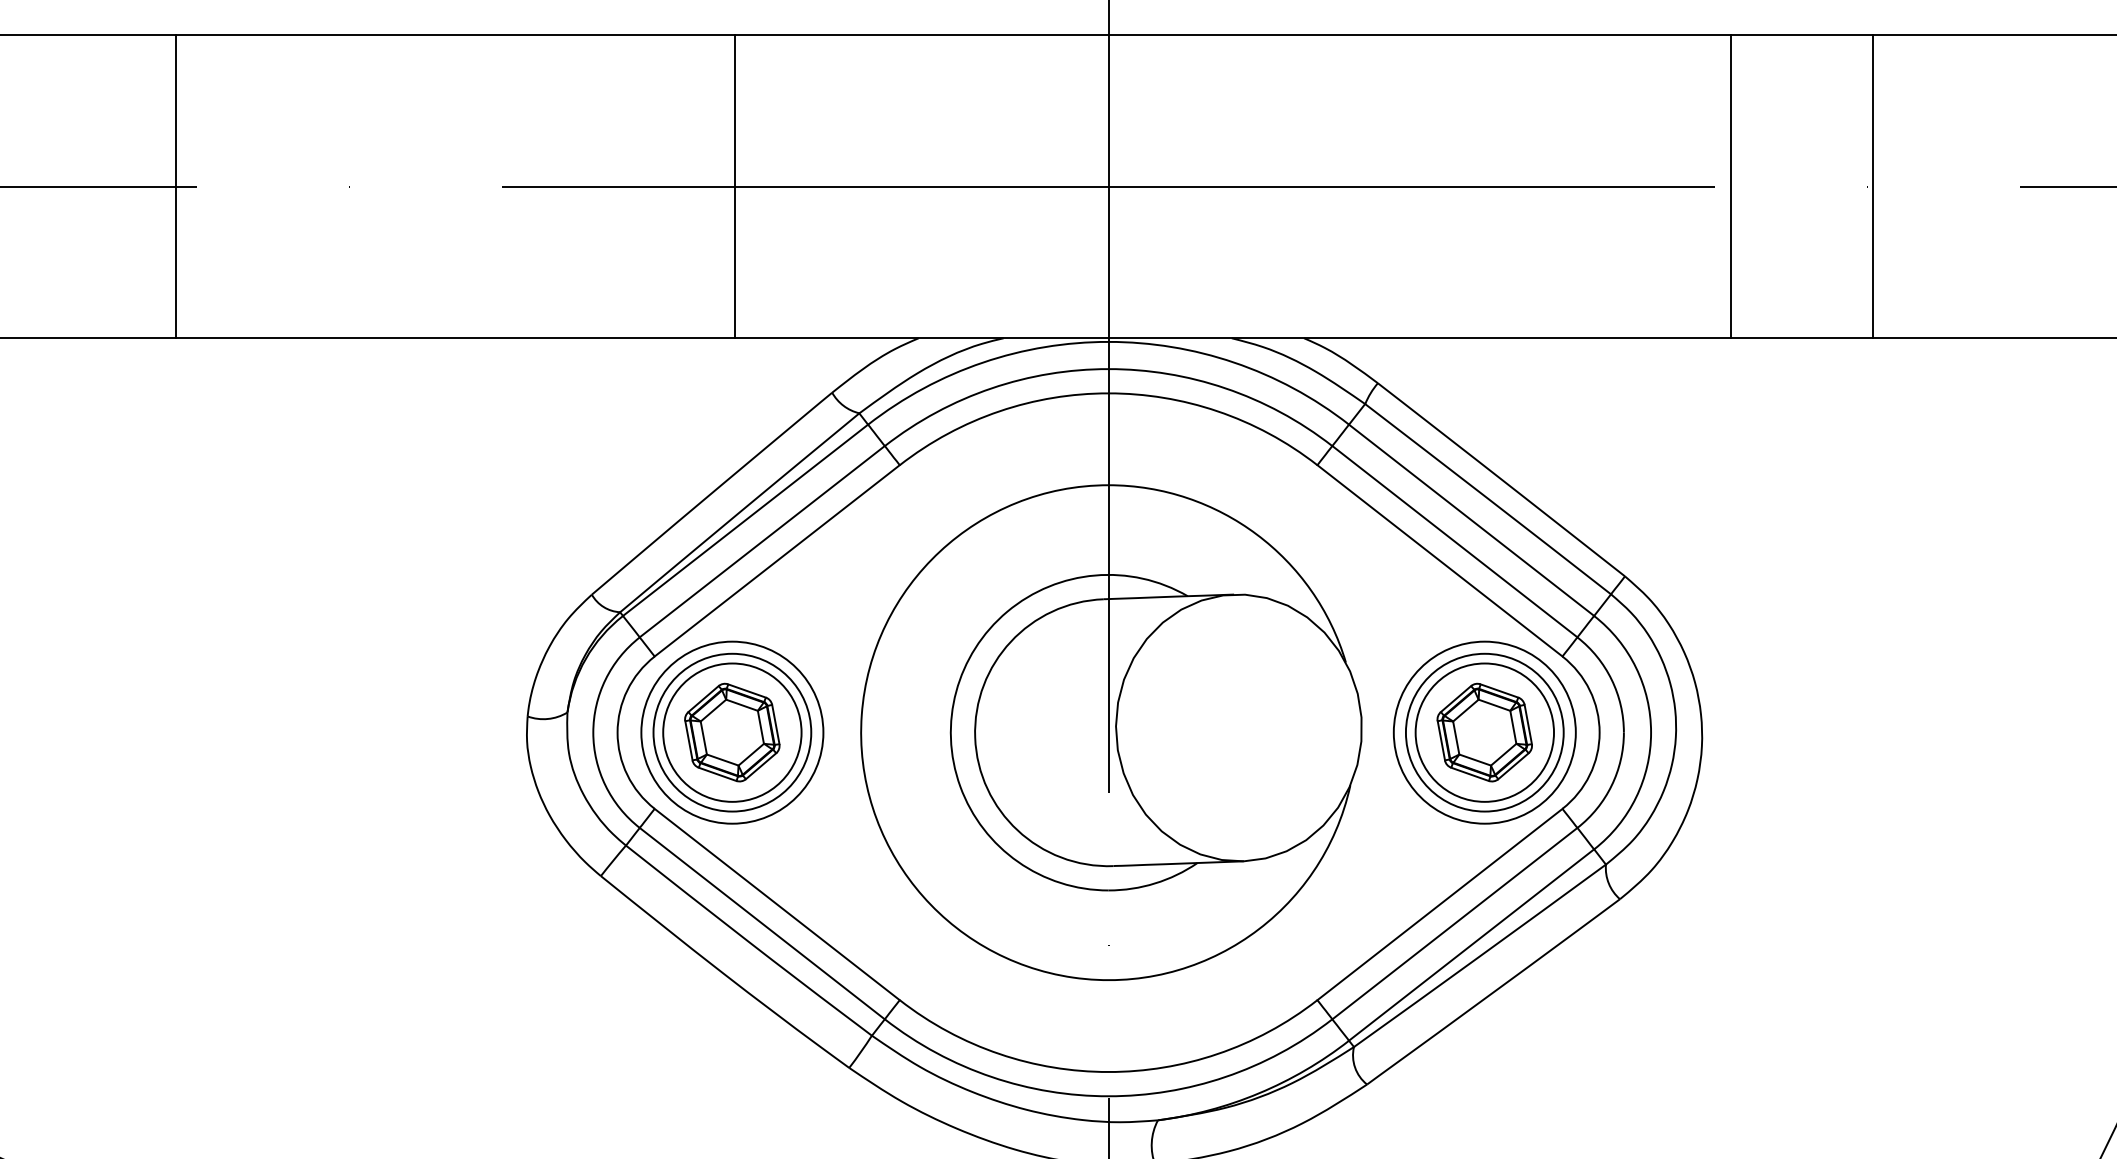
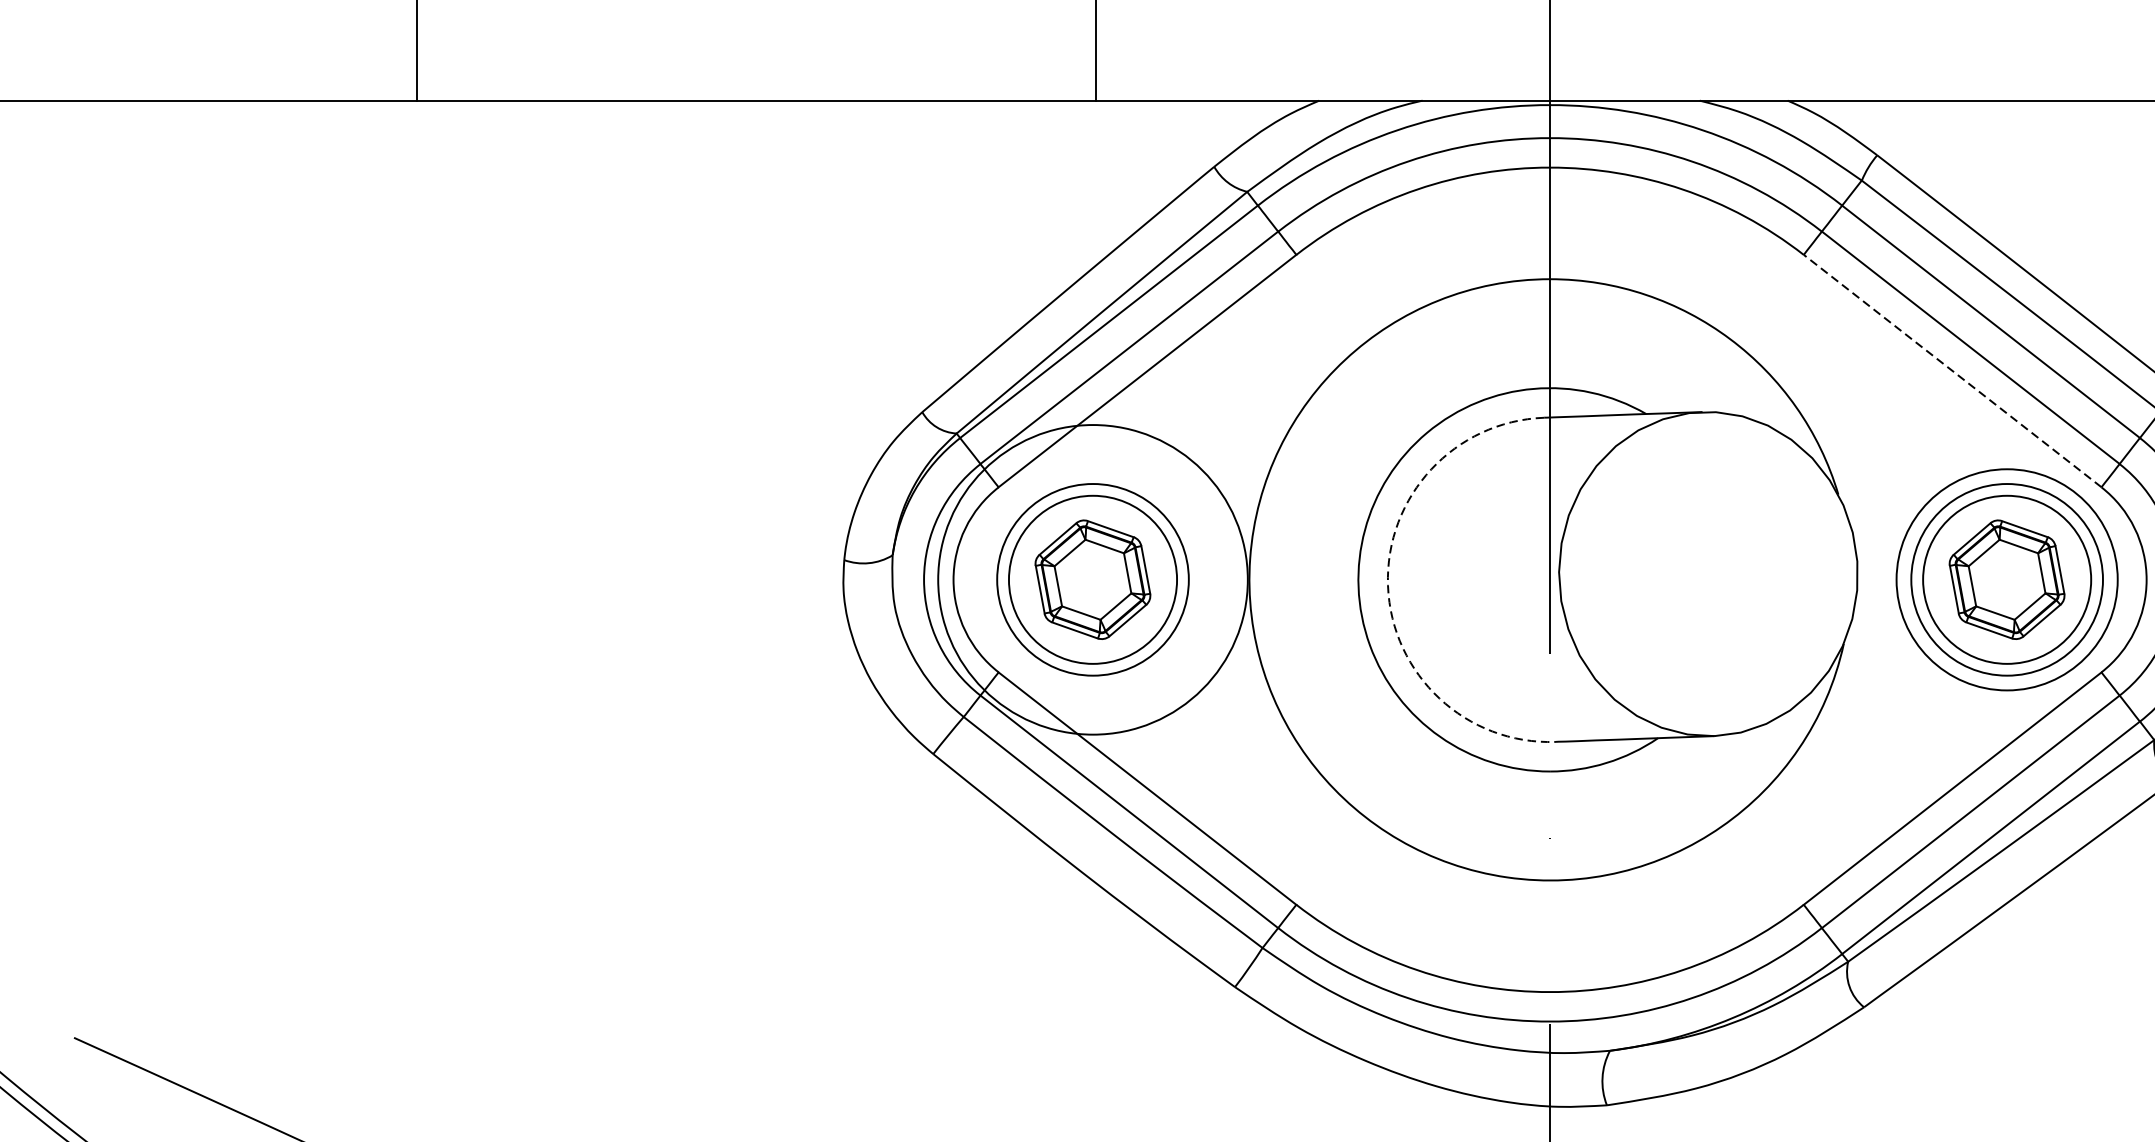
line: (1439, 560) -> (1952, 370), solid -> dashed
circle: (732, 732) -> (1093, 579), size x1.4
arc: (975, 737) -> (1388, 585), solid -> dashed

